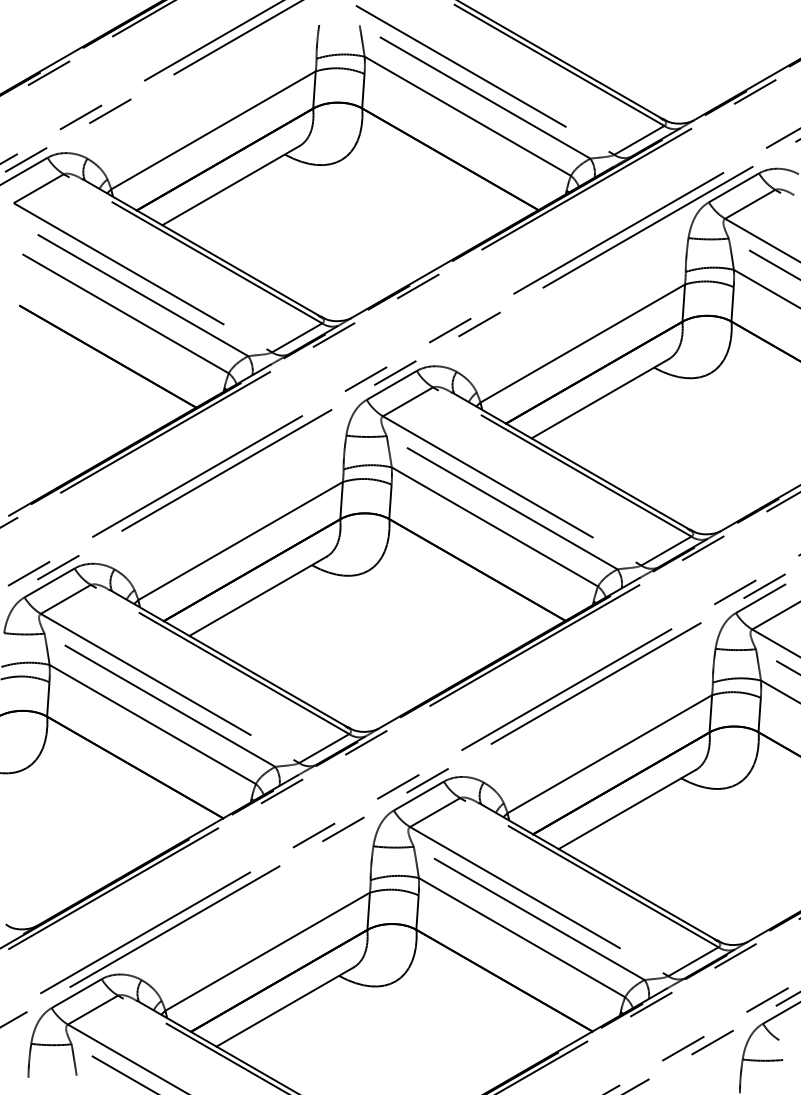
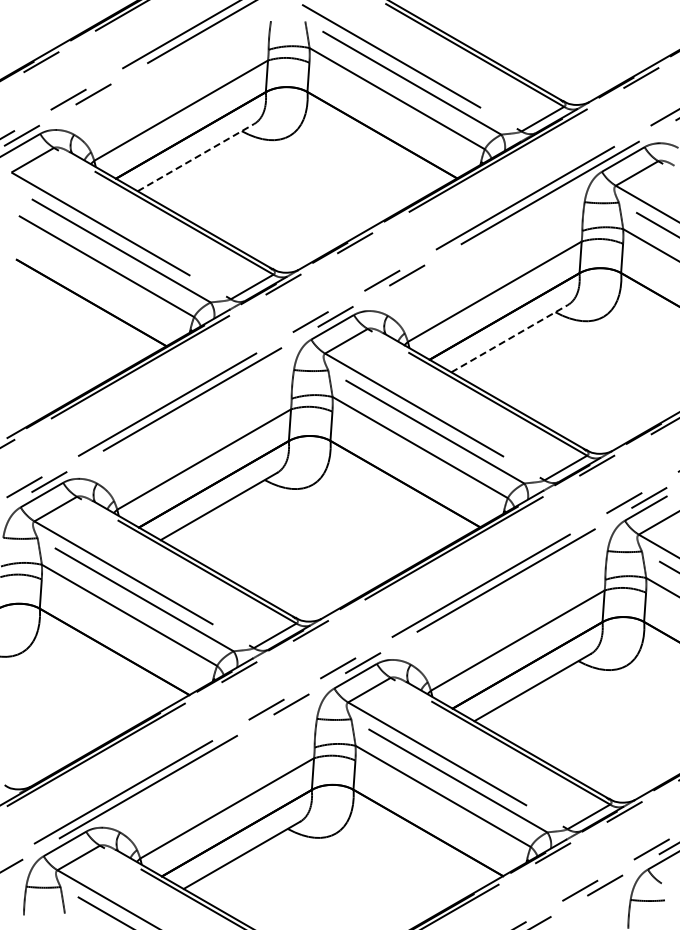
line: (231, 185) -> (196, 157), solid -> dashed
line: (601, 398) -> (510, 338), solid -> dashed

